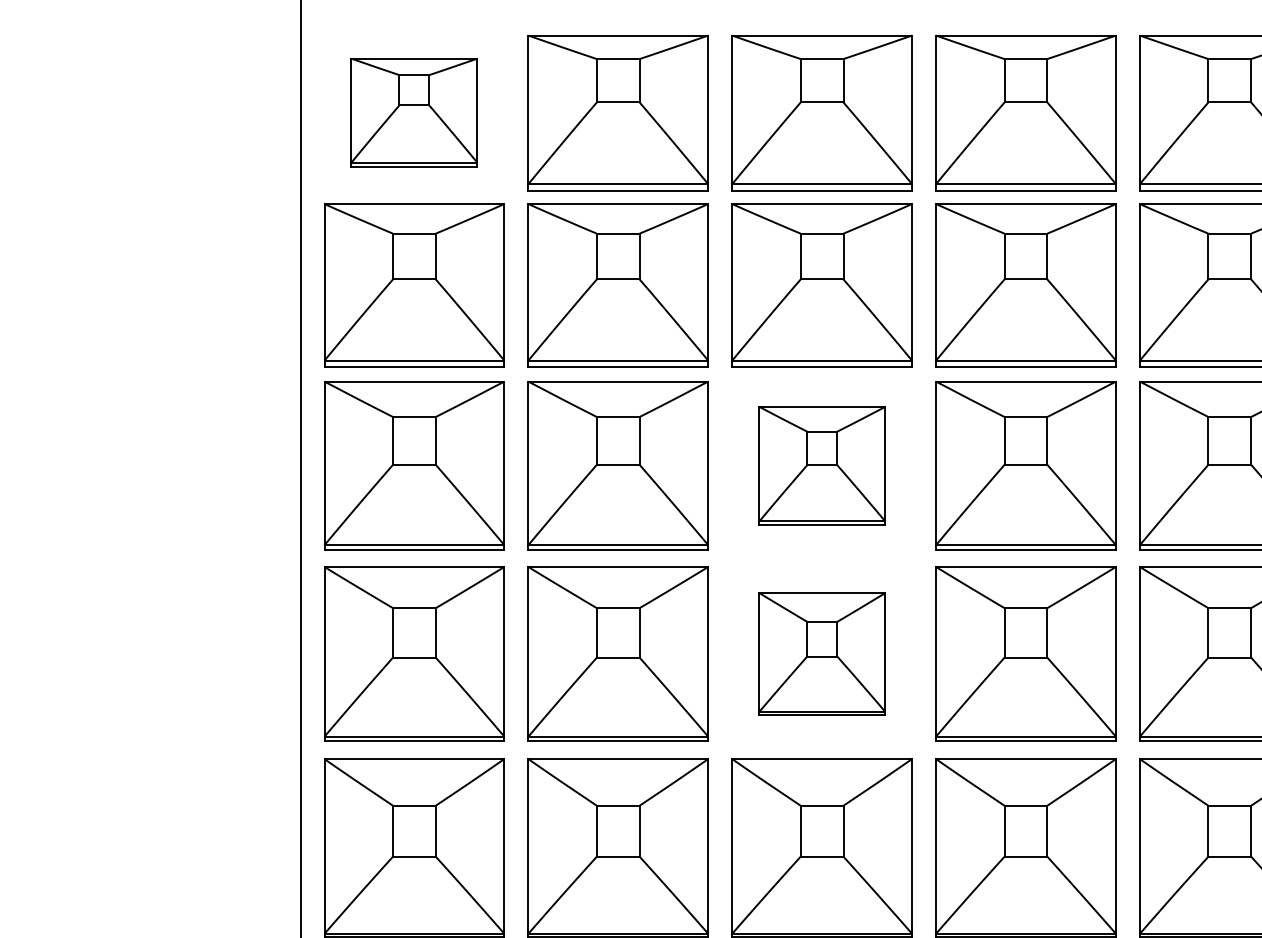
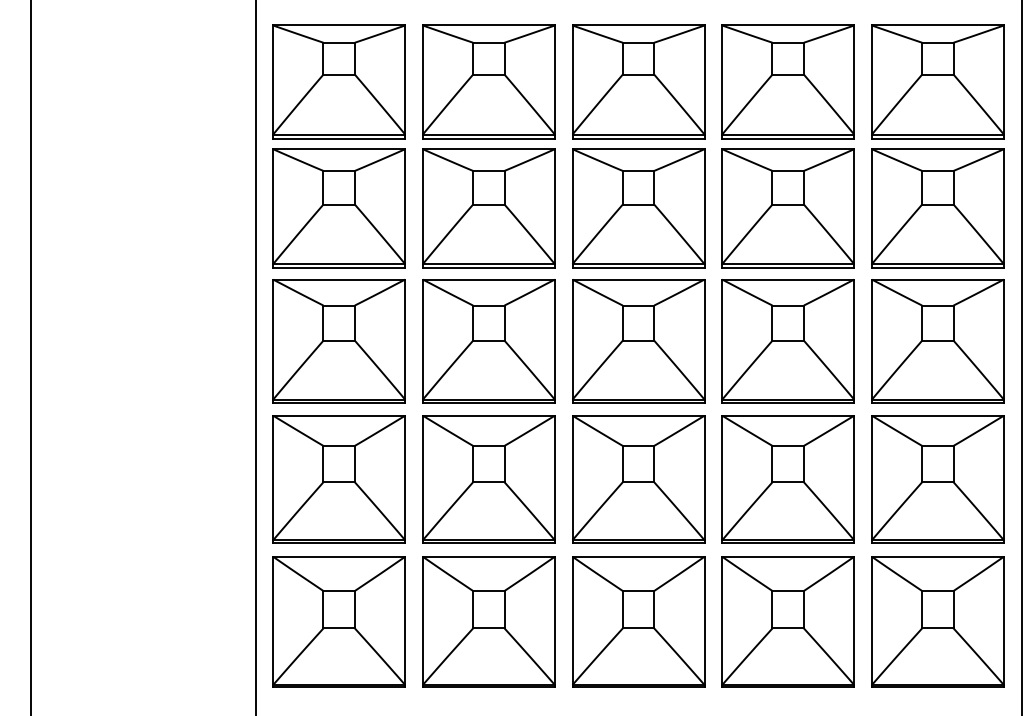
part: (413, 111) -> (338, 81), size x1.43
part: (822, 465) -> (638, 341), size x1.43
part: (822, 653) -> (638, 479), size x1.43

